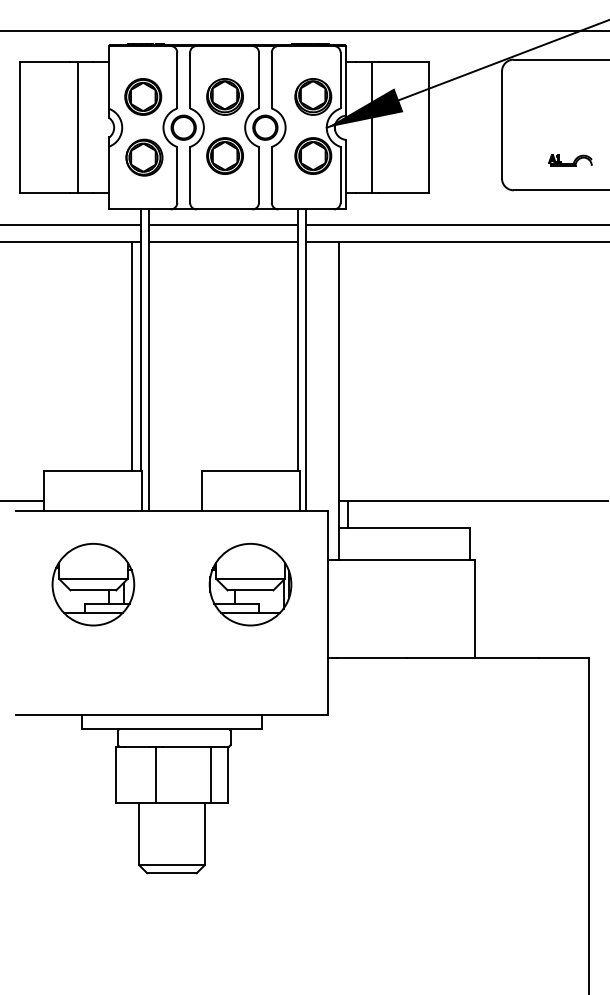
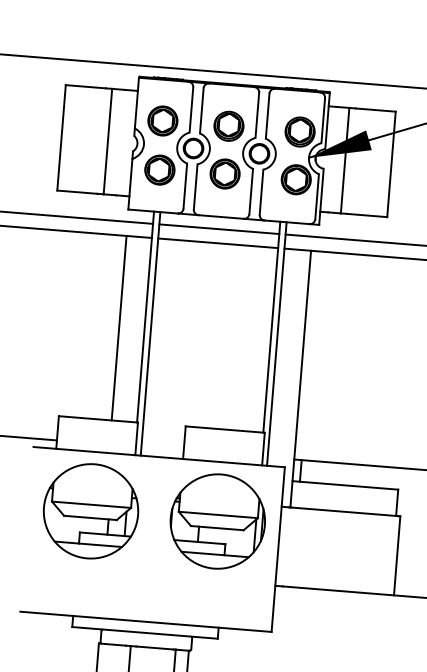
line: (131, 356) -> (118, 328), moved
part: (93, 584) -> (91, 511), size x1.43
part: (250, 584) -> (217, 521), size x1.43

